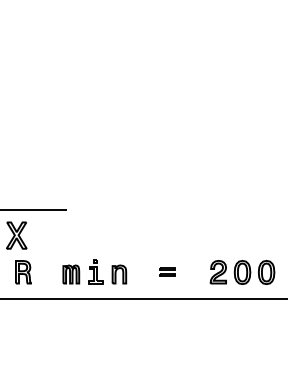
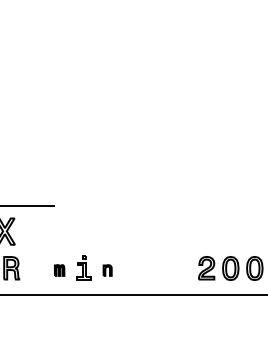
part: (167, 271) -> (155, 267), removed
part: (71, 274) -> (59, 270), size x0.6
part: (119, 274) -> (107, 270), size x0.6

